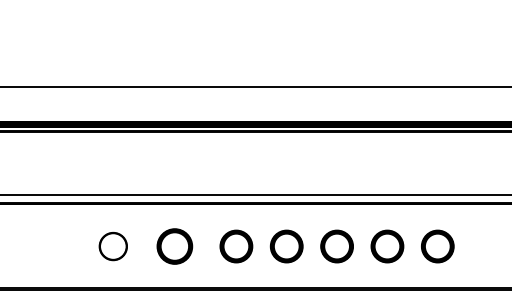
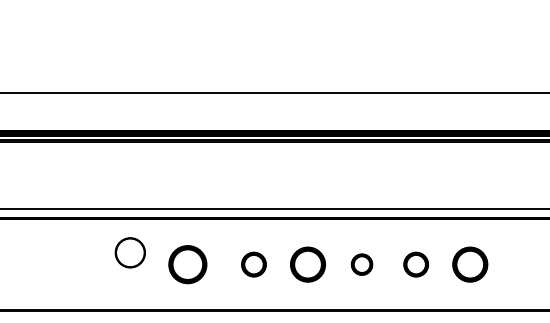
circle: (112, 246) -> (129, 252), moved
part: (236, 246) -> (254, 264), size x0.7
part: (336, 246) -> (361, 264), size x0.6
part: (387, 246) -> (416, 264), size x0.7

